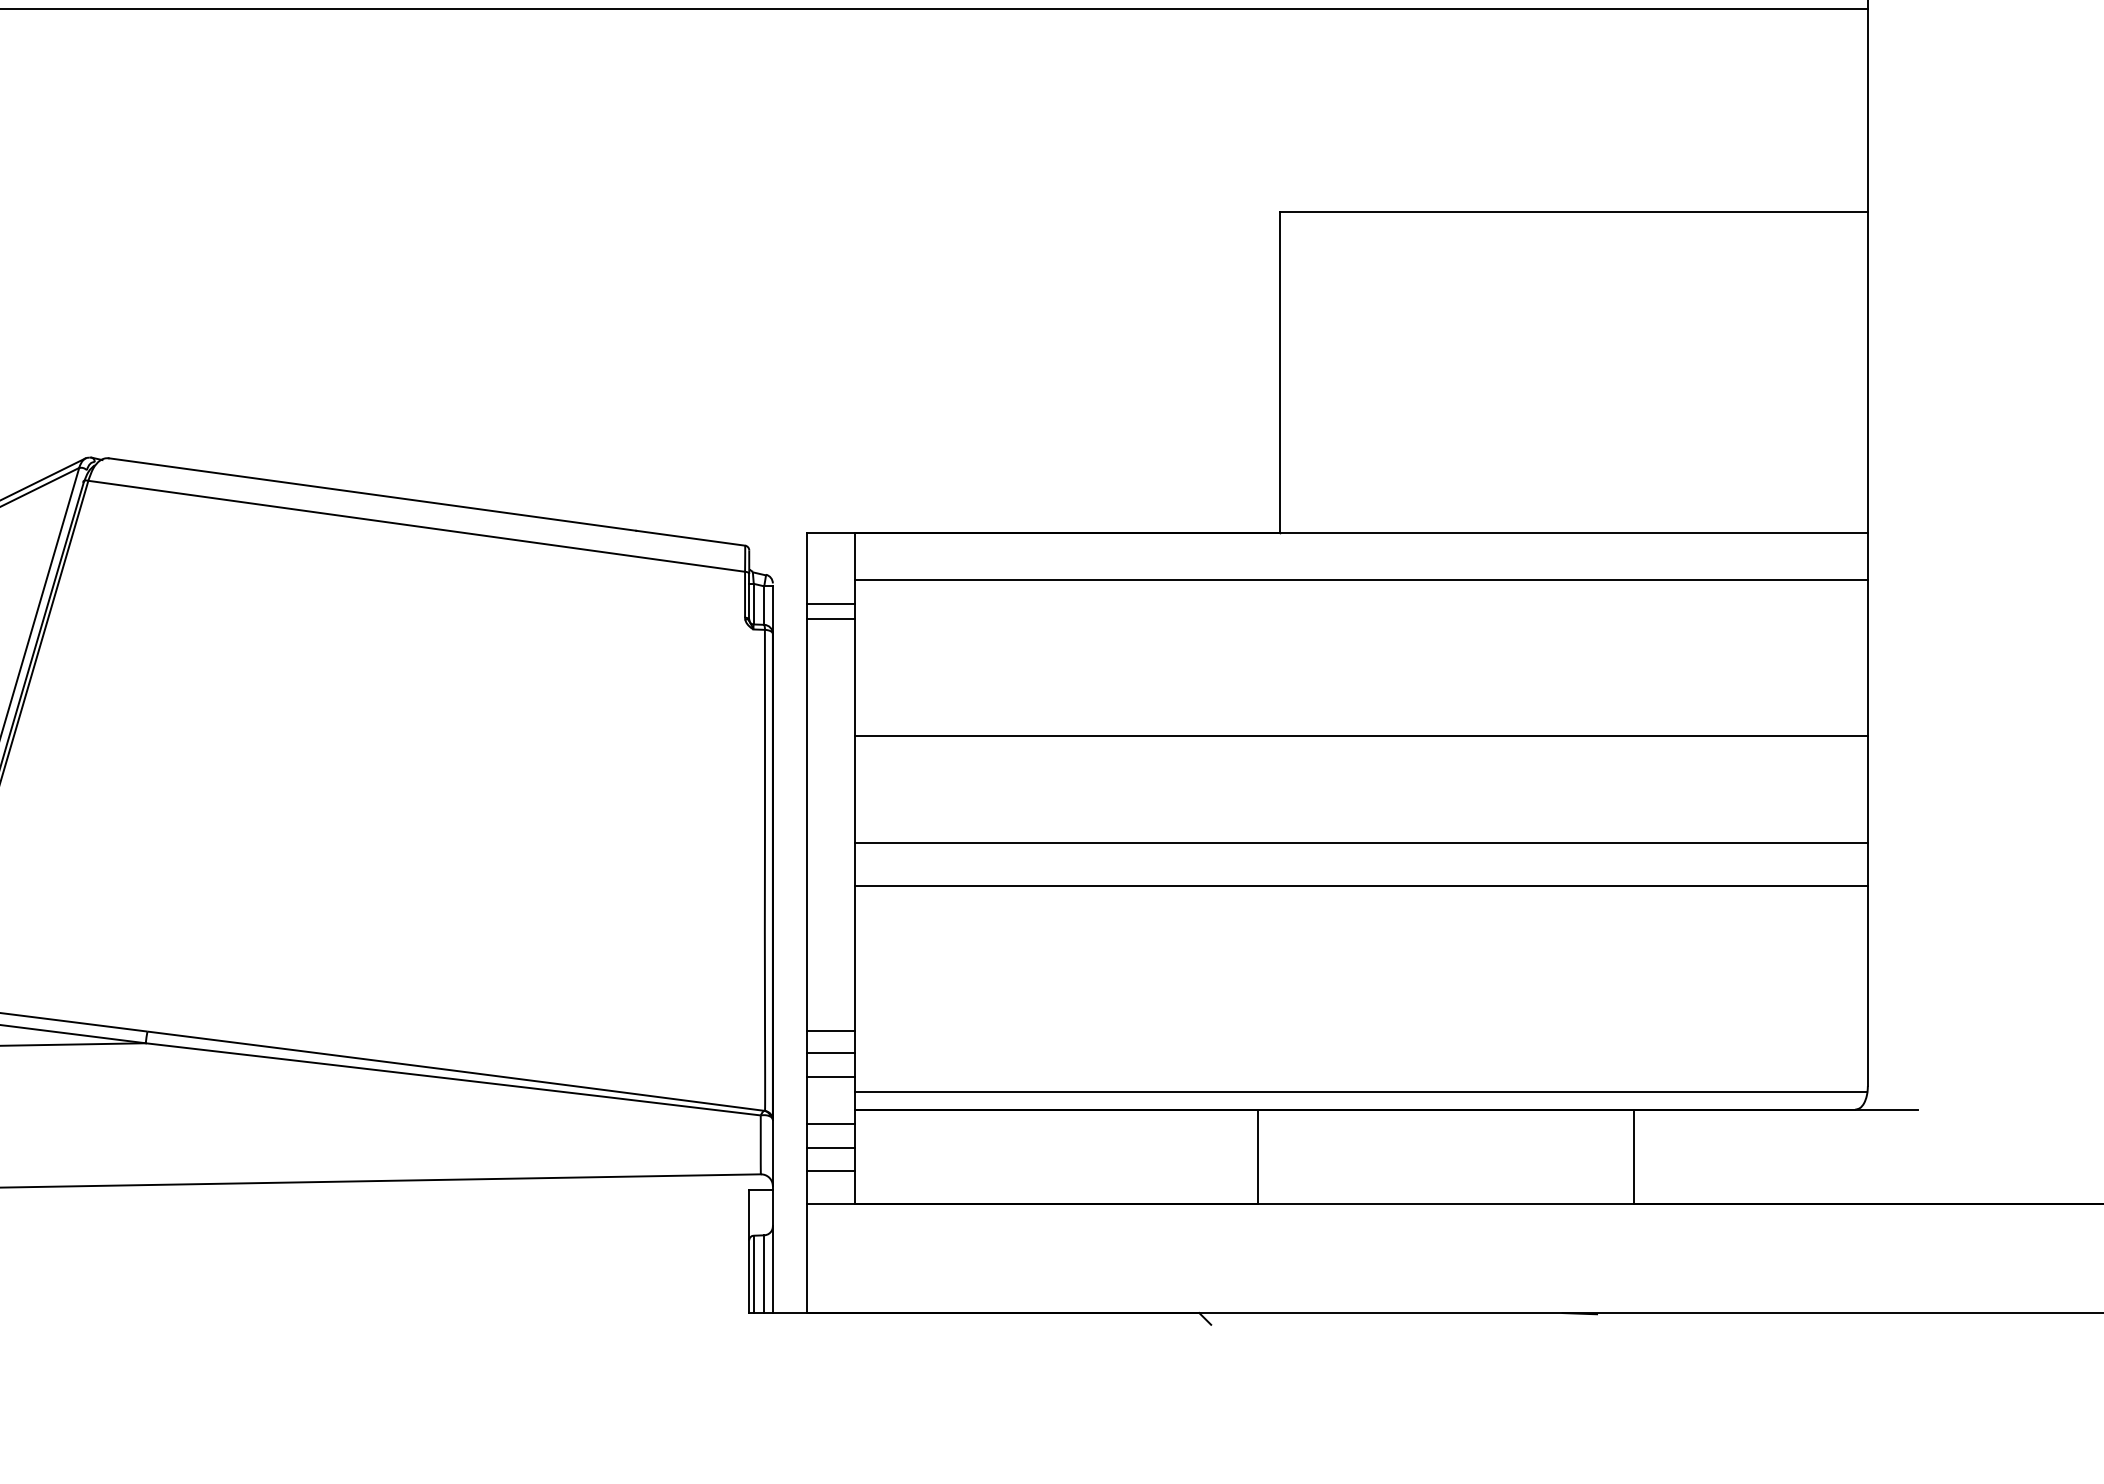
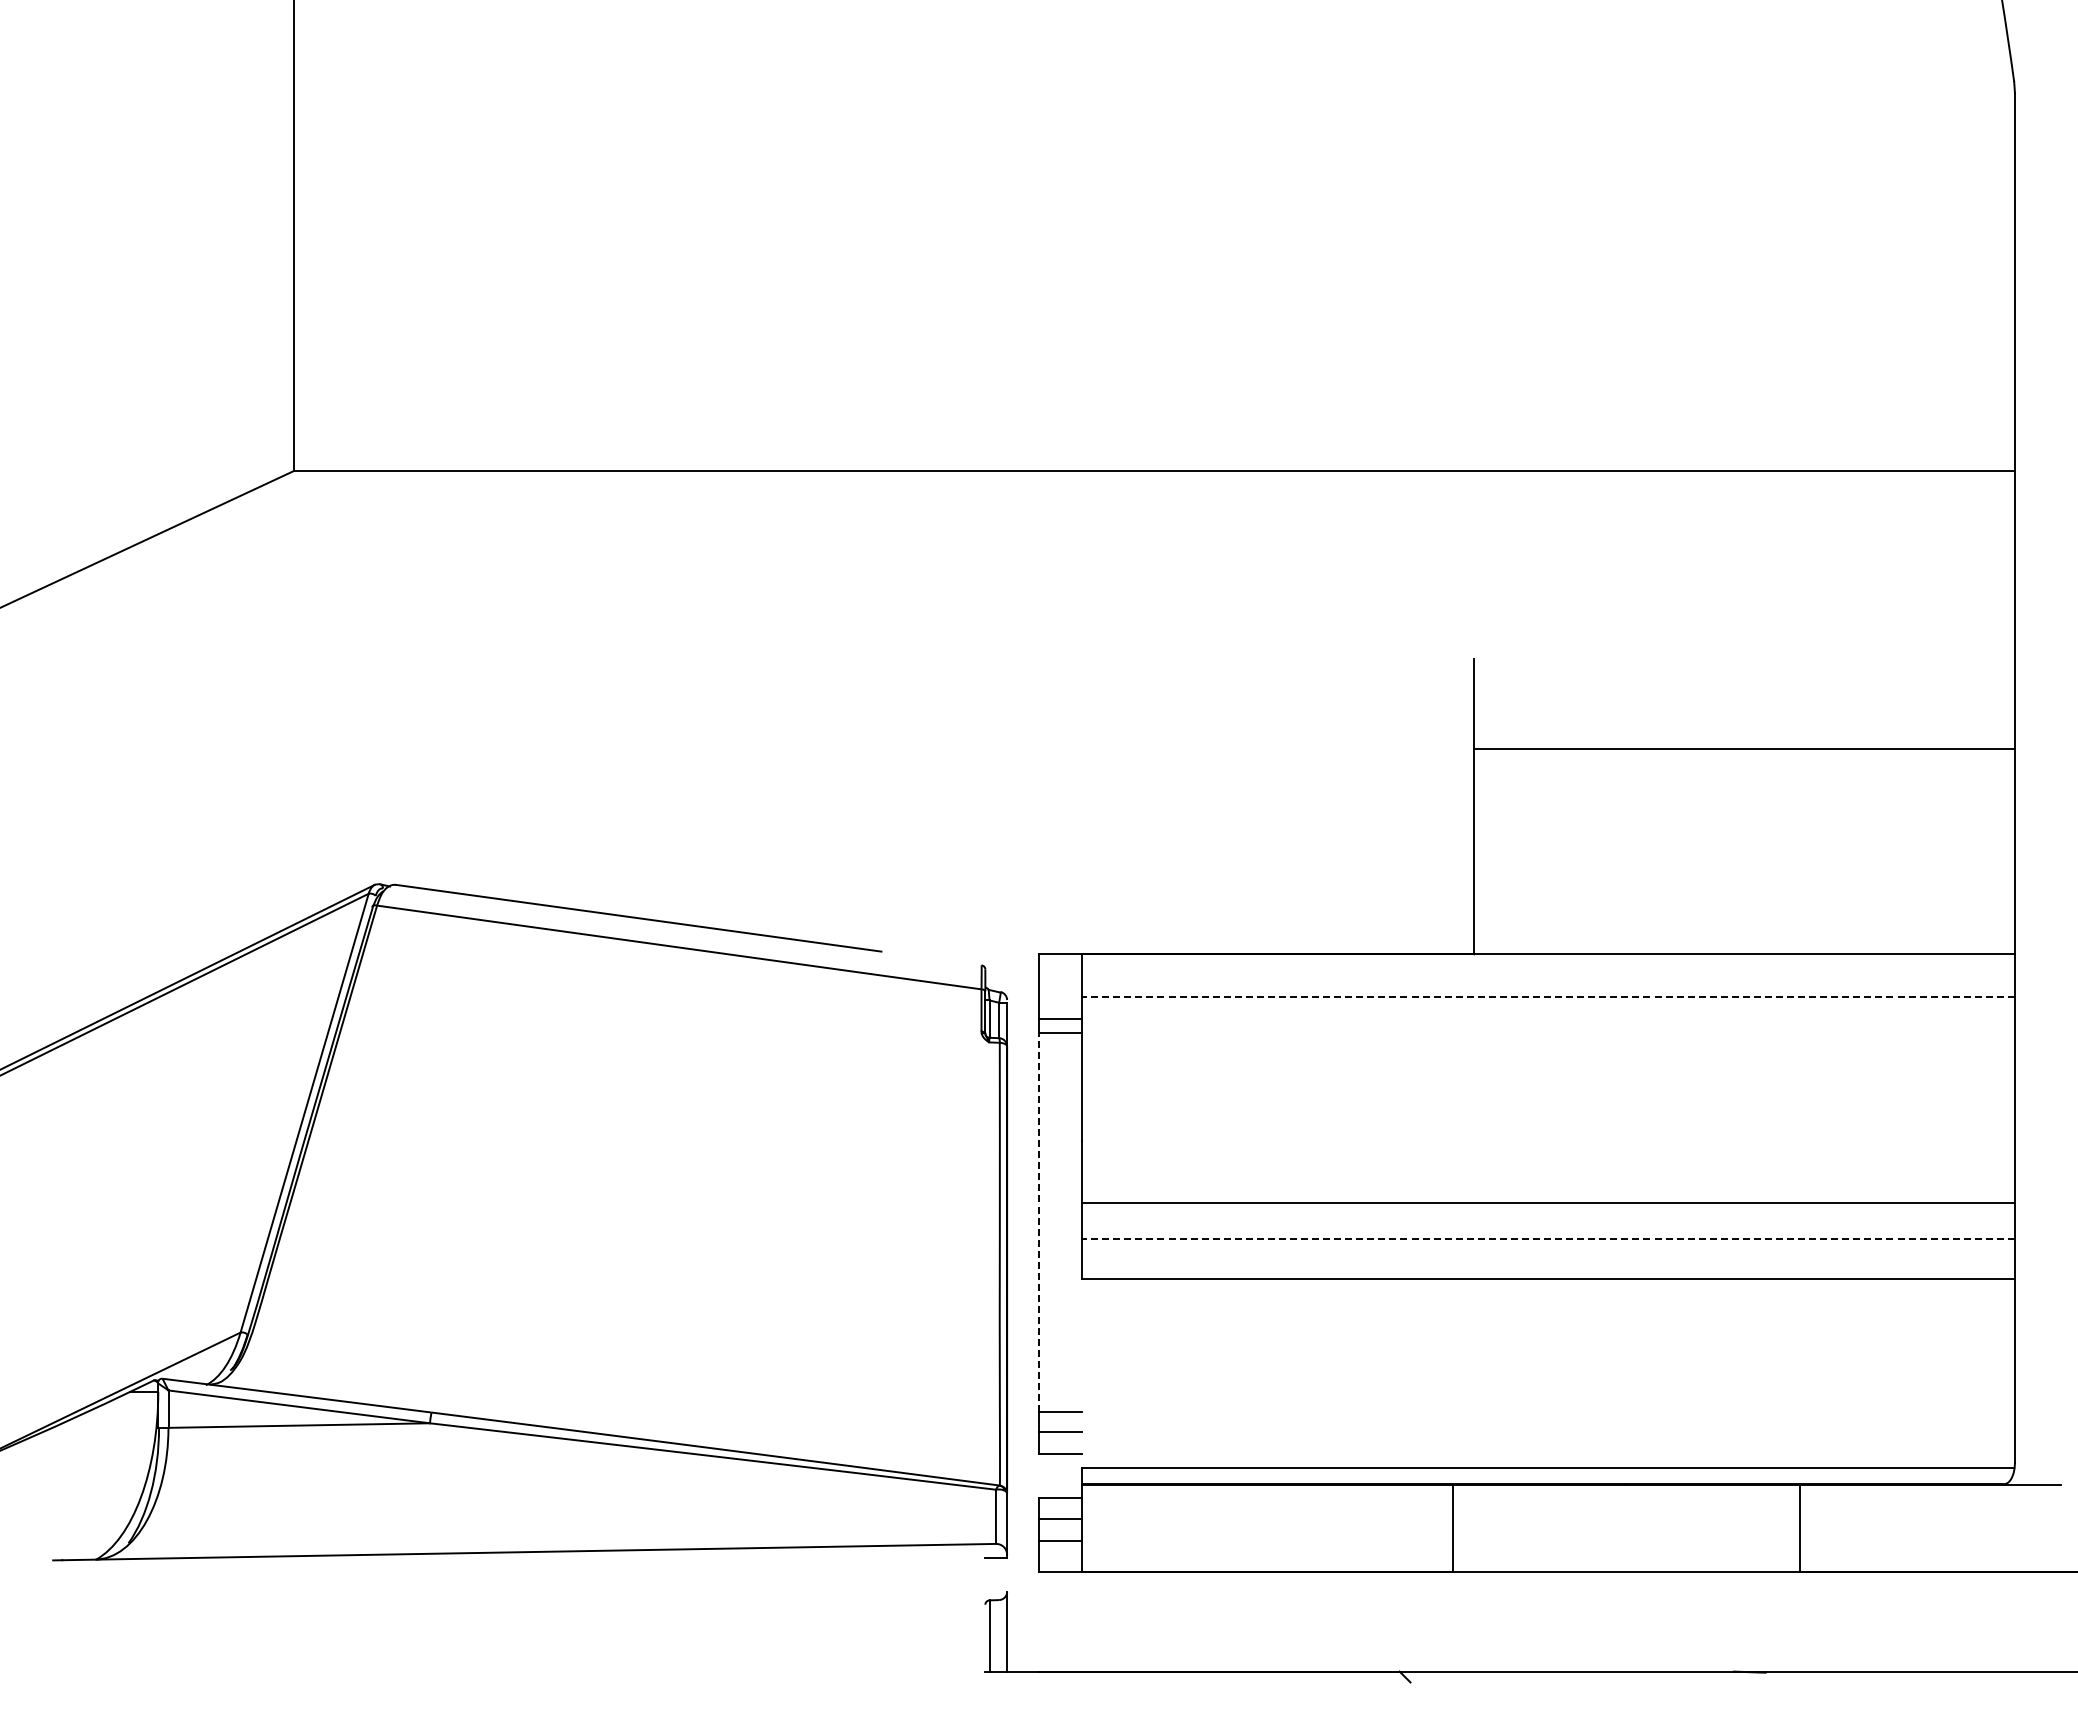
line: (1574, 212) -> (1744, 748), moved
line: (690, 538) -> (931, 958), removed
line: (1361, 580) -> (1548, 997), solid -> dashed
line: (1361, 736) -> (1548, 1202), moved
line: (806, 825) -> (1038, 1222), solid -> dashed
line: (1361, 842) -> (1548, 1238), solid -> dashed
line: (854, 988) -> (1082, 1372), removed
line: (806, 1099) -> (1038, 1475), removed
line: (773, 1207) -> (1007, 1574), removed
line: (749, 1251) -> (985, 1614), removed
line: (806, 1258) -> (1038, 1621), removed
line: (764, 1273) -> (999, 1635), removed

